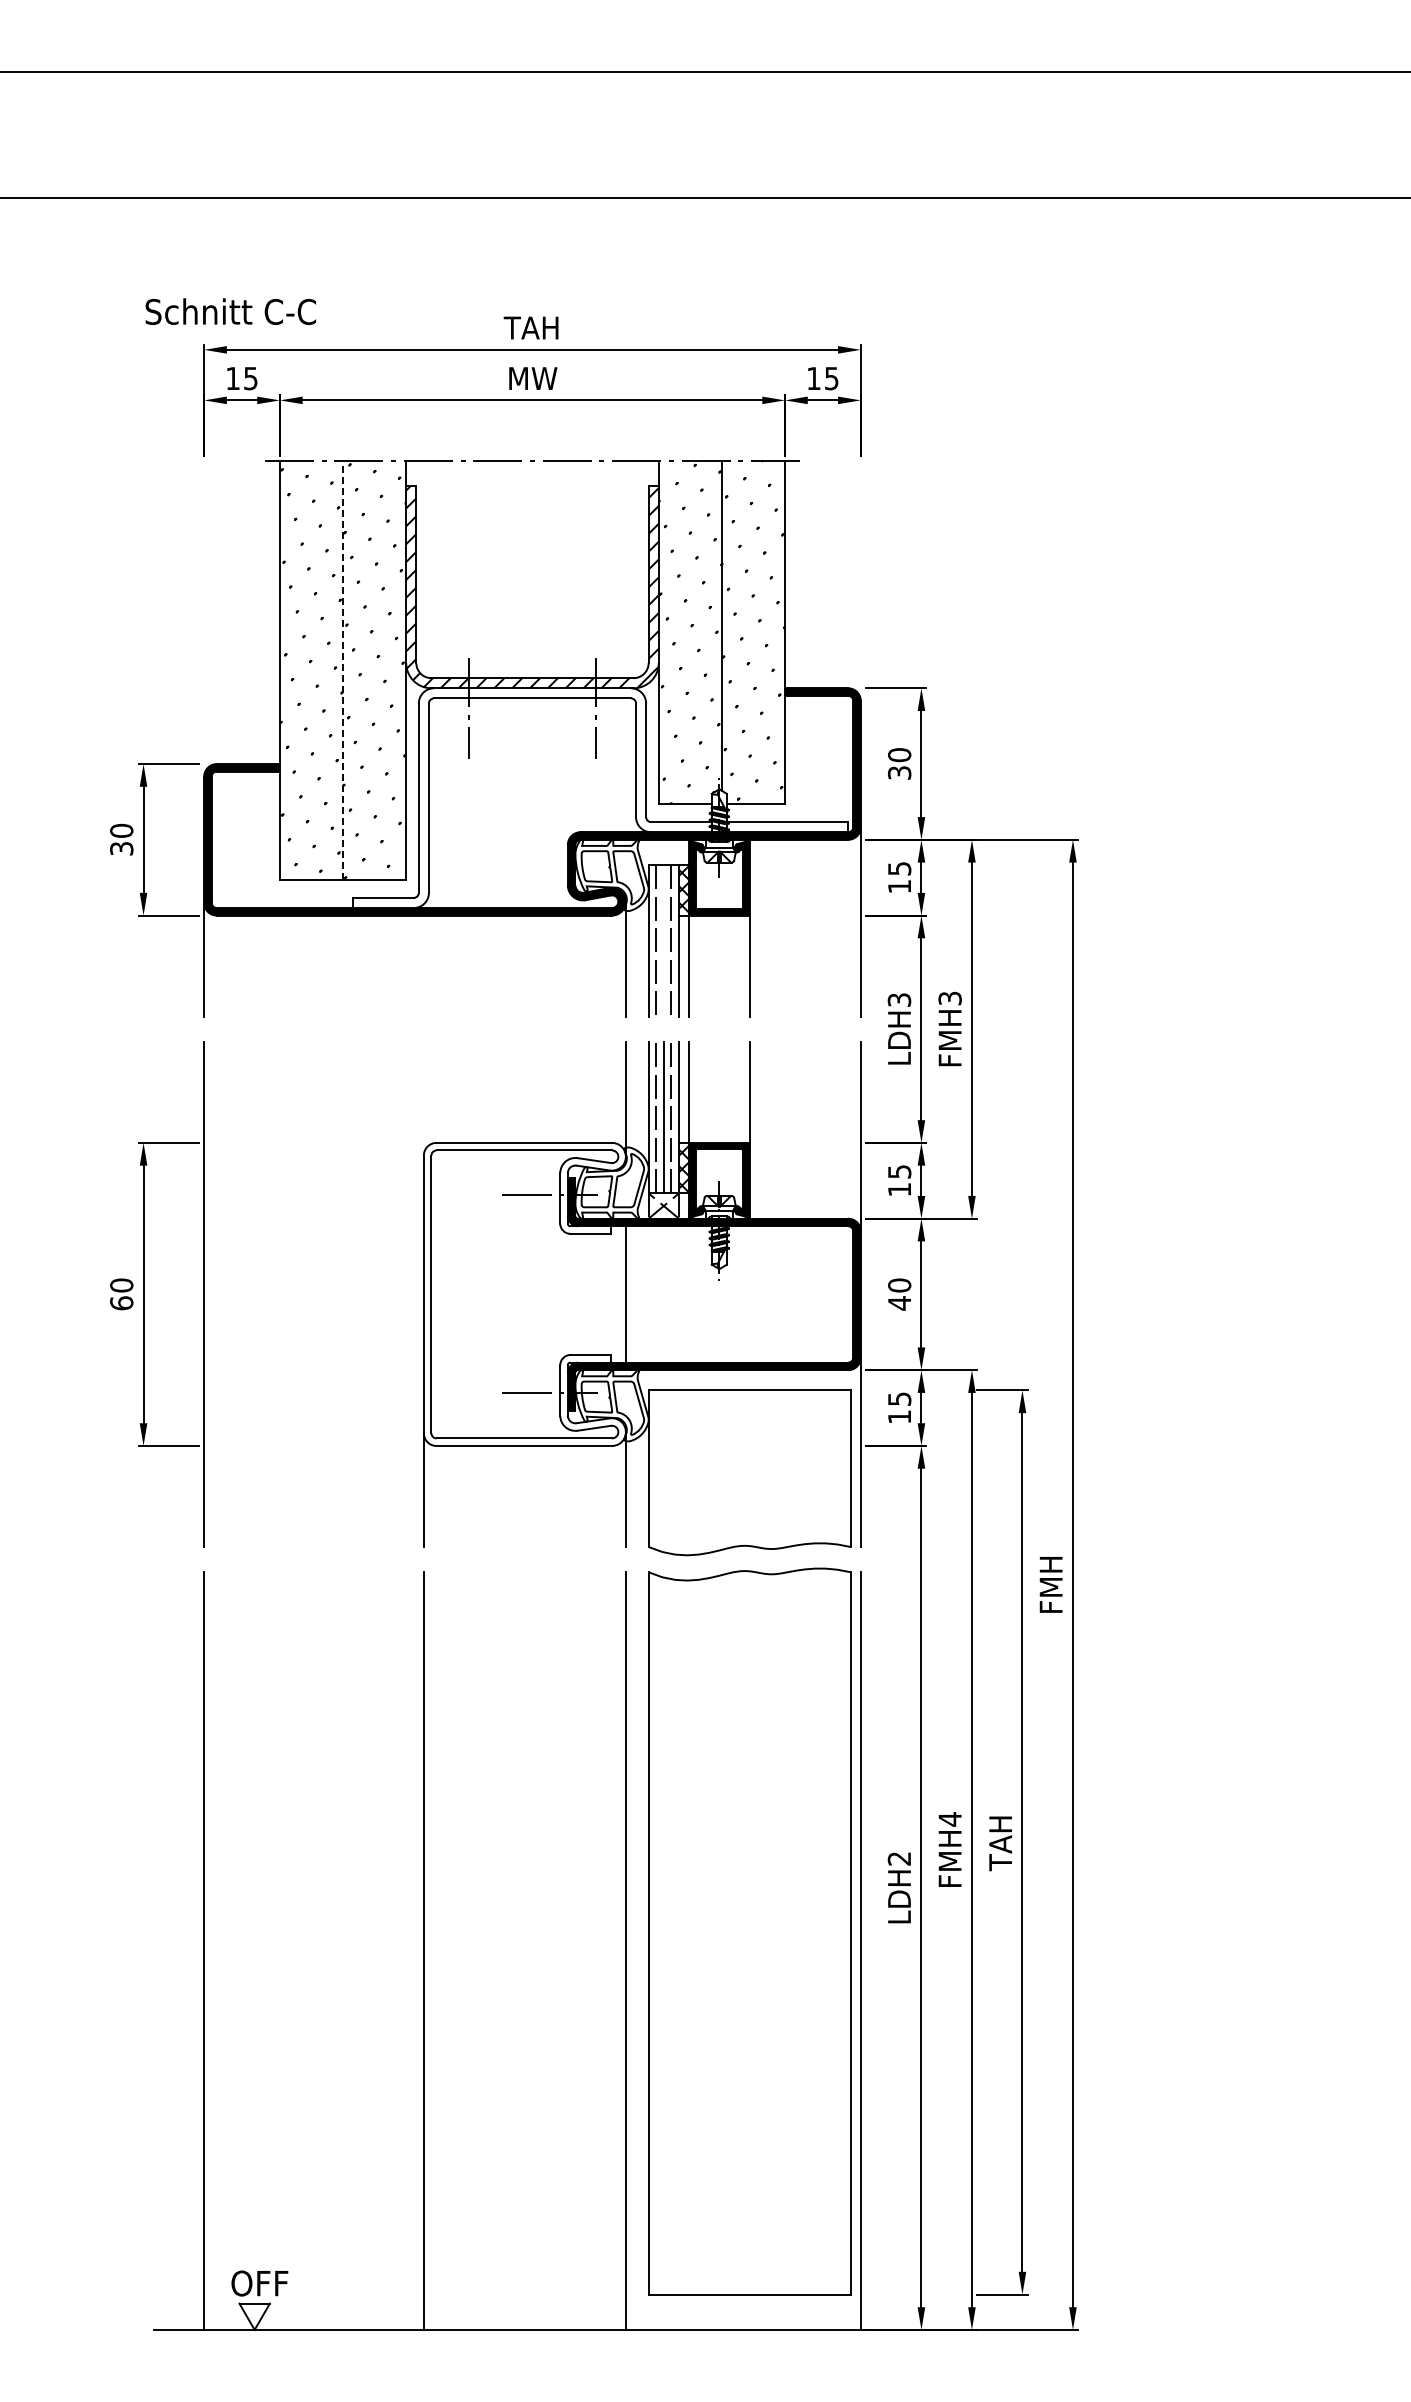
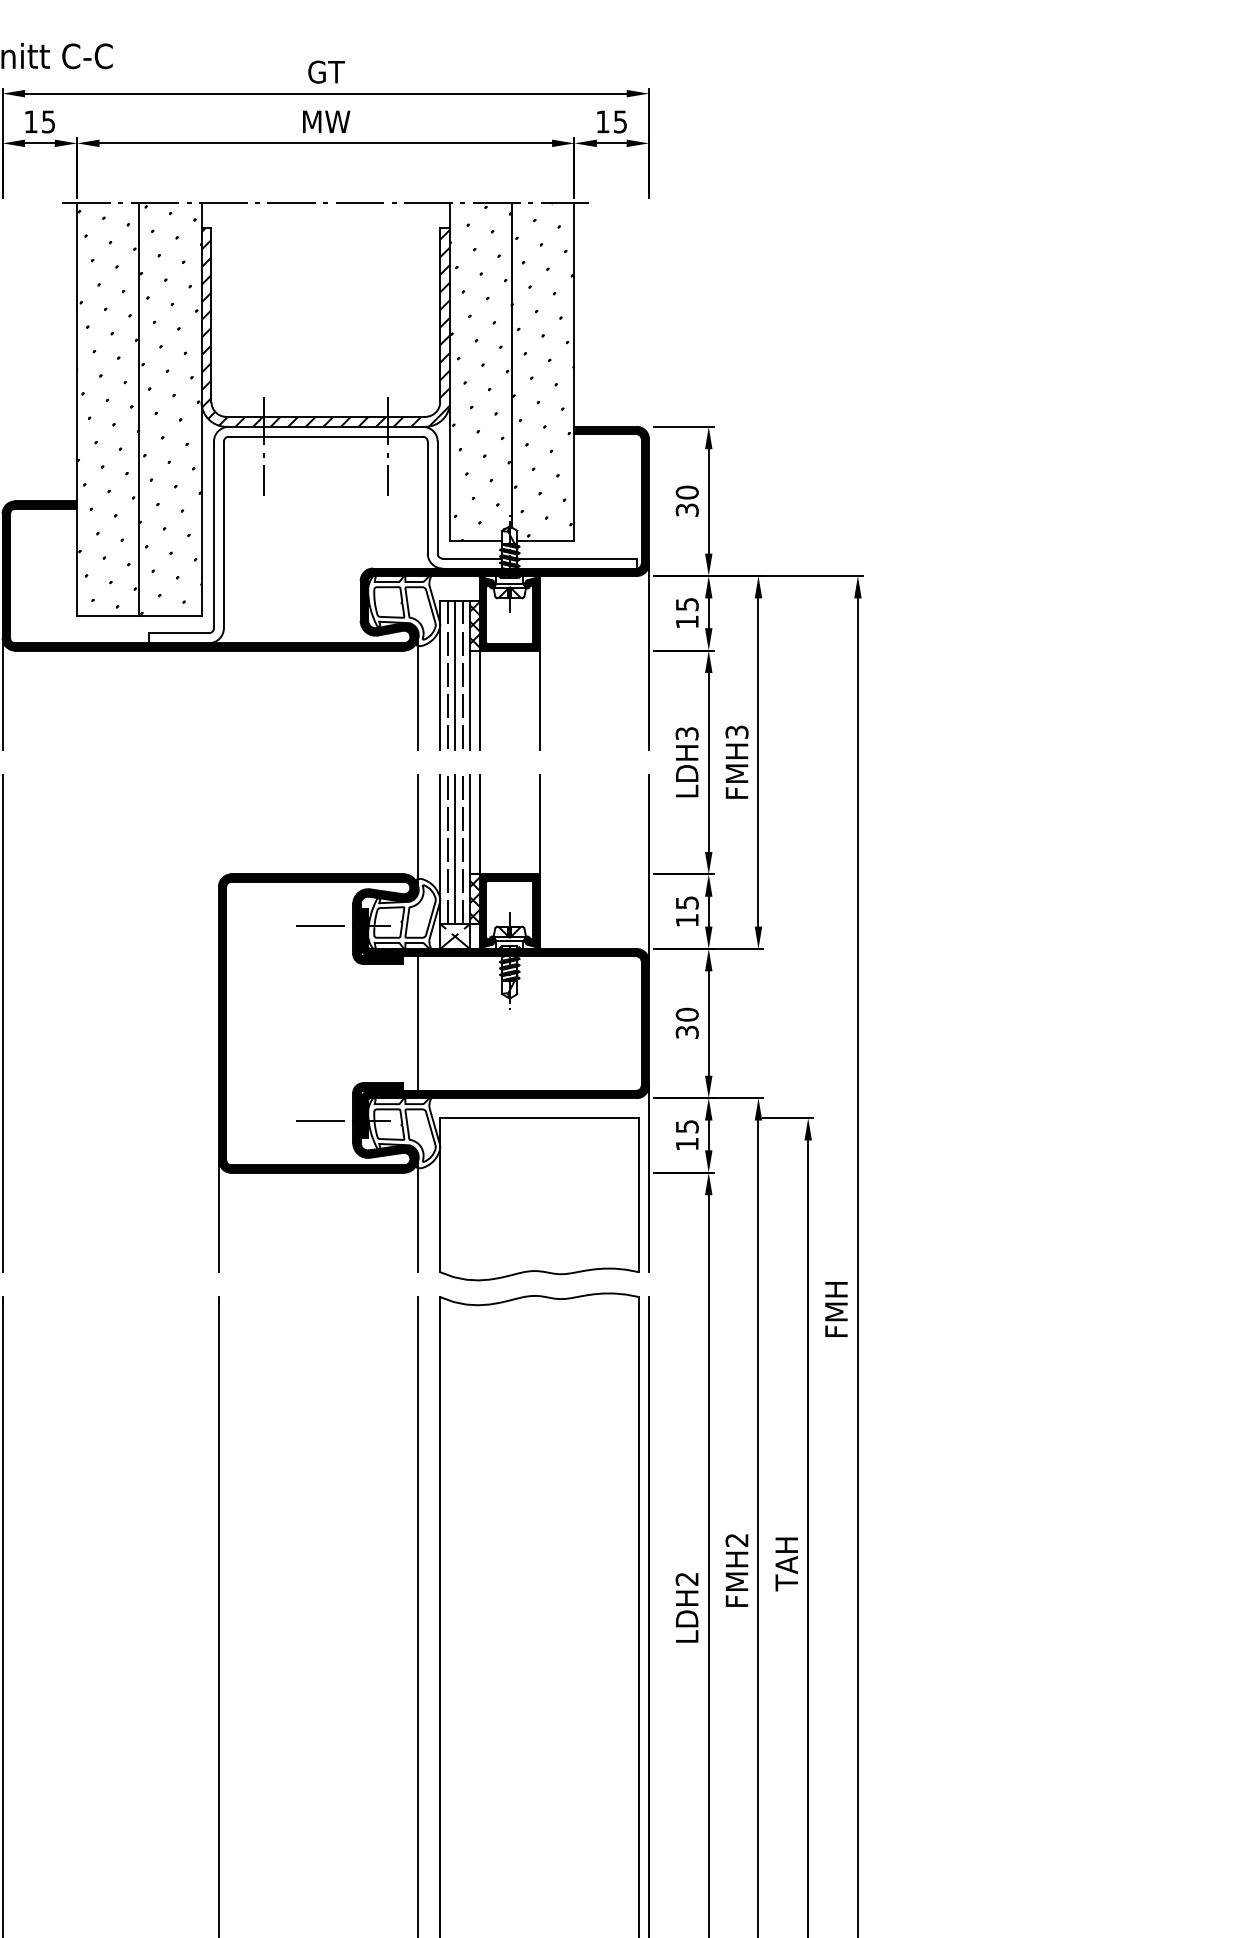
text: (530, 327) -> (323, 71), TAH -> GT
line: (343, 670) -> (139, 409), dashed -> solid
line: (663, 940) -> (454, 675), added
fill: (524, 1293) -> (317, 1022), added
text: (899, 1303) -> (687, 1032), 40 -> 30
text: (949, 1819) -> (736, 1540), FMH4 -> FMH2

